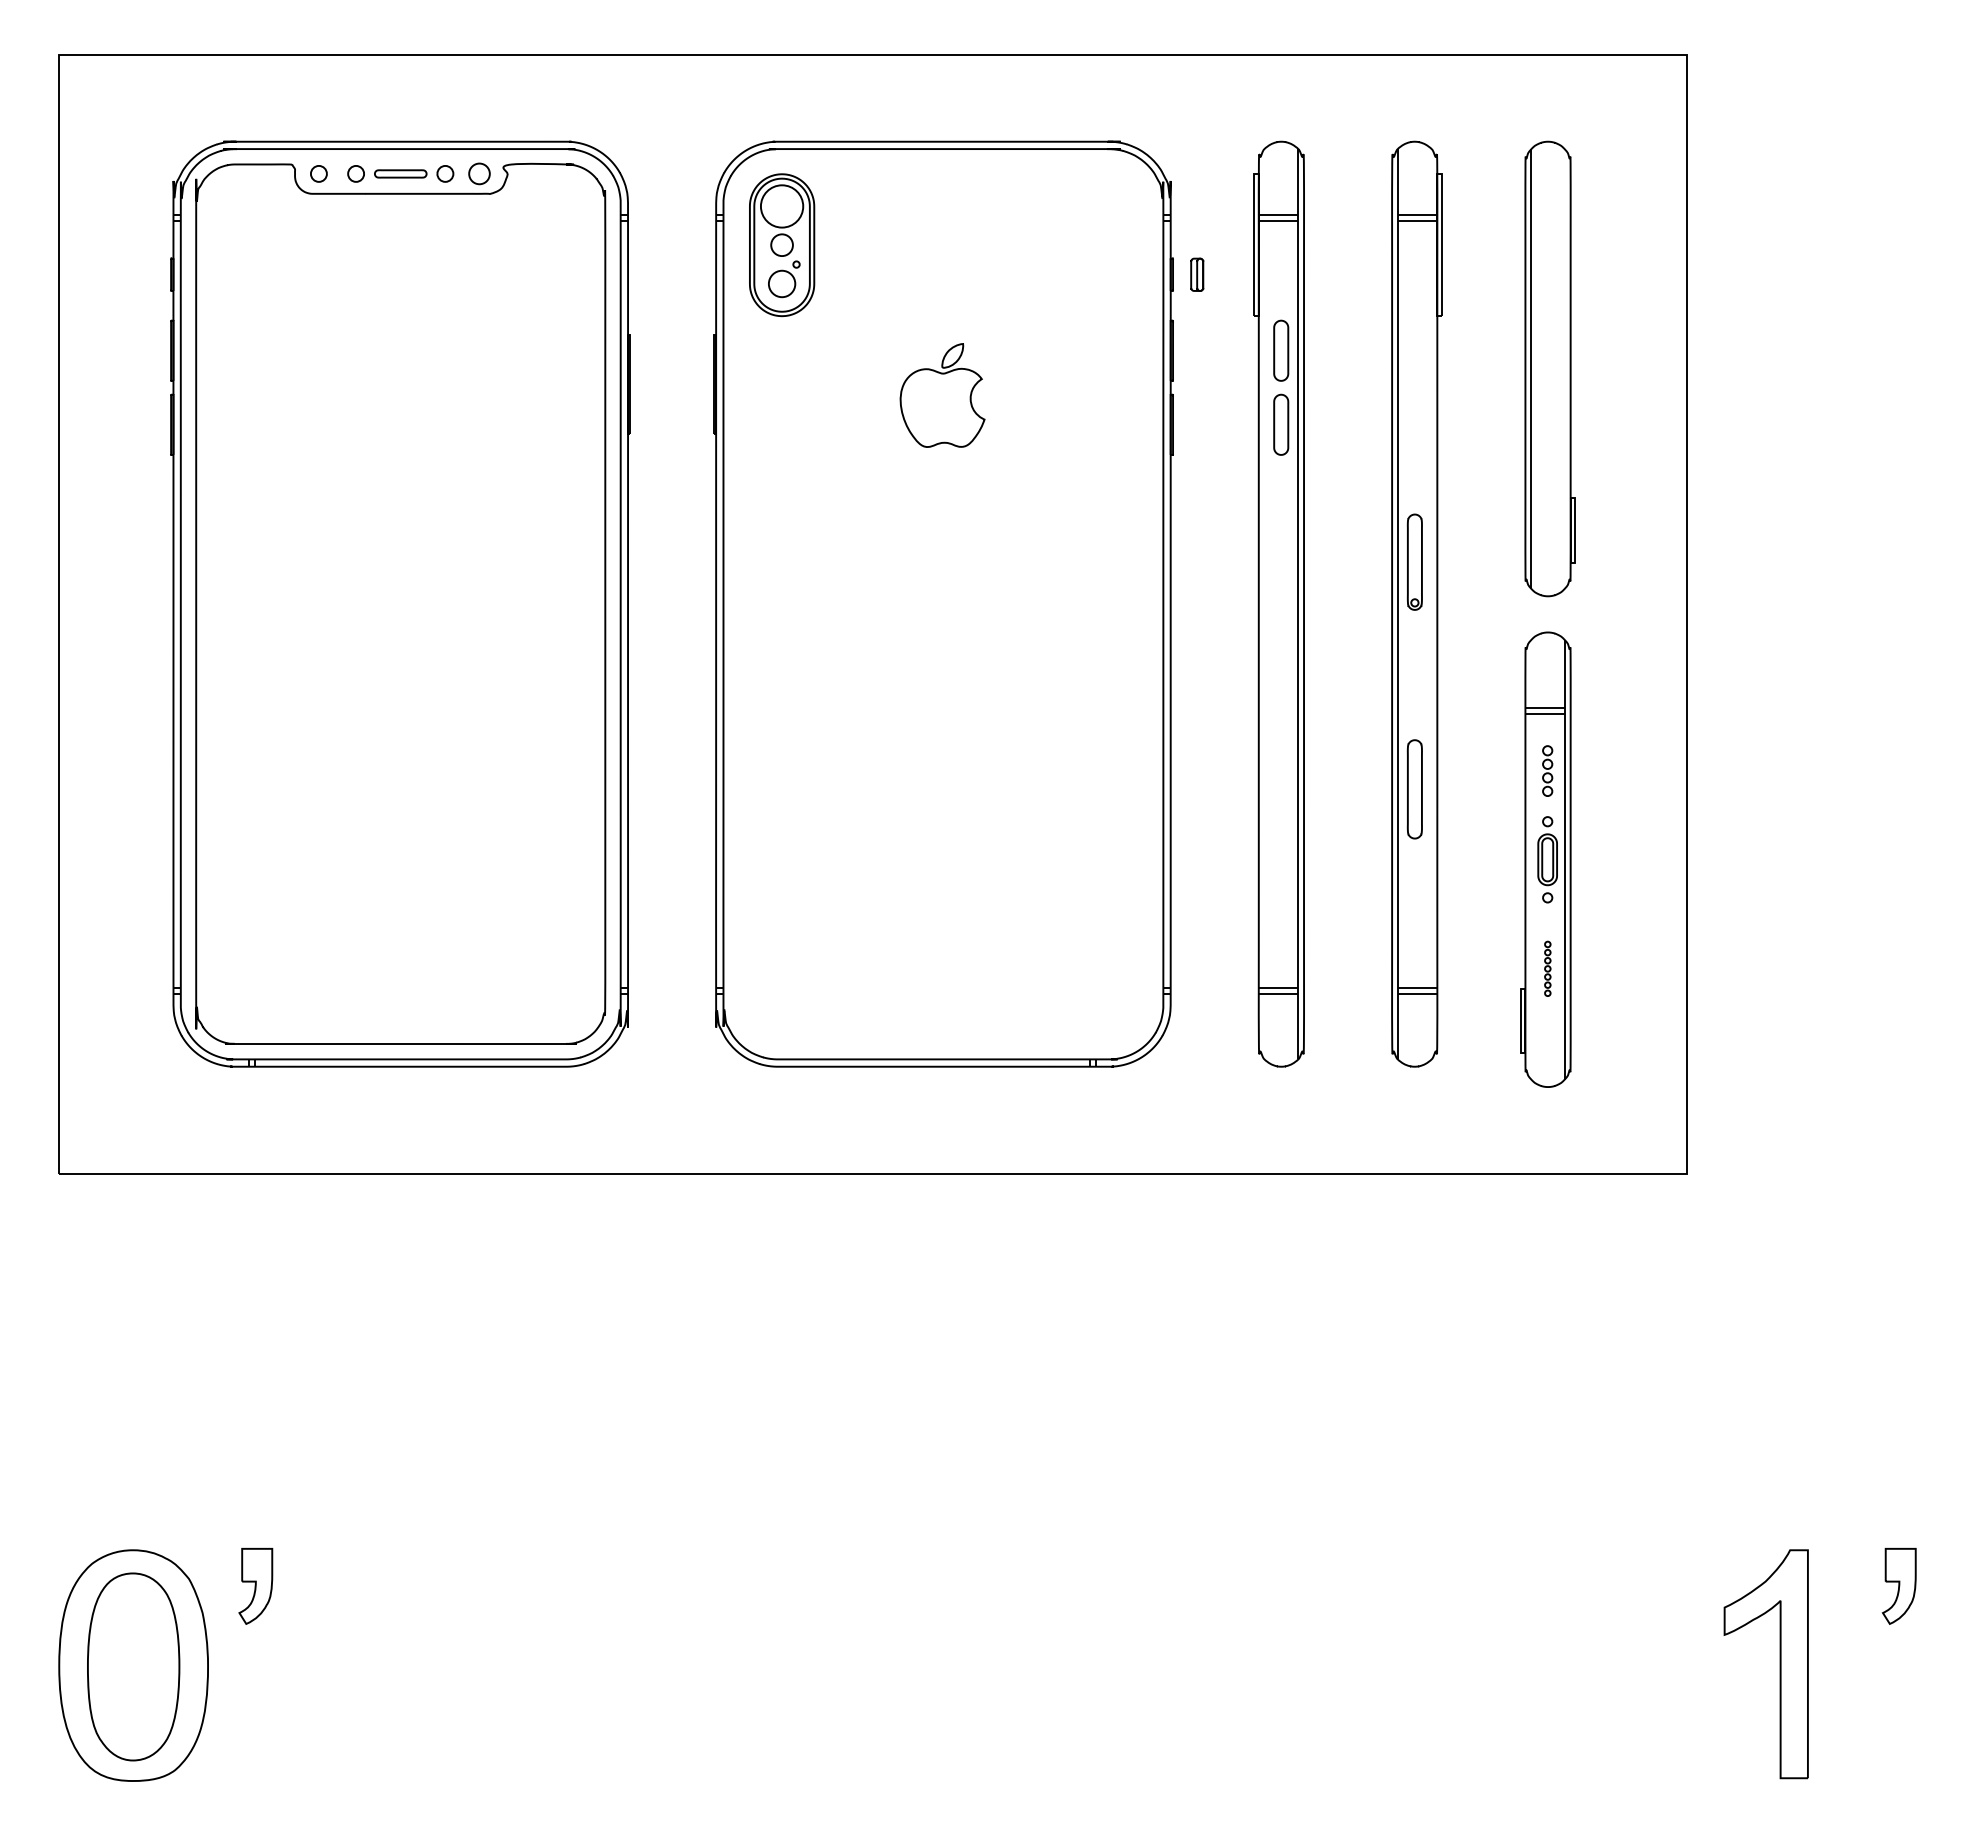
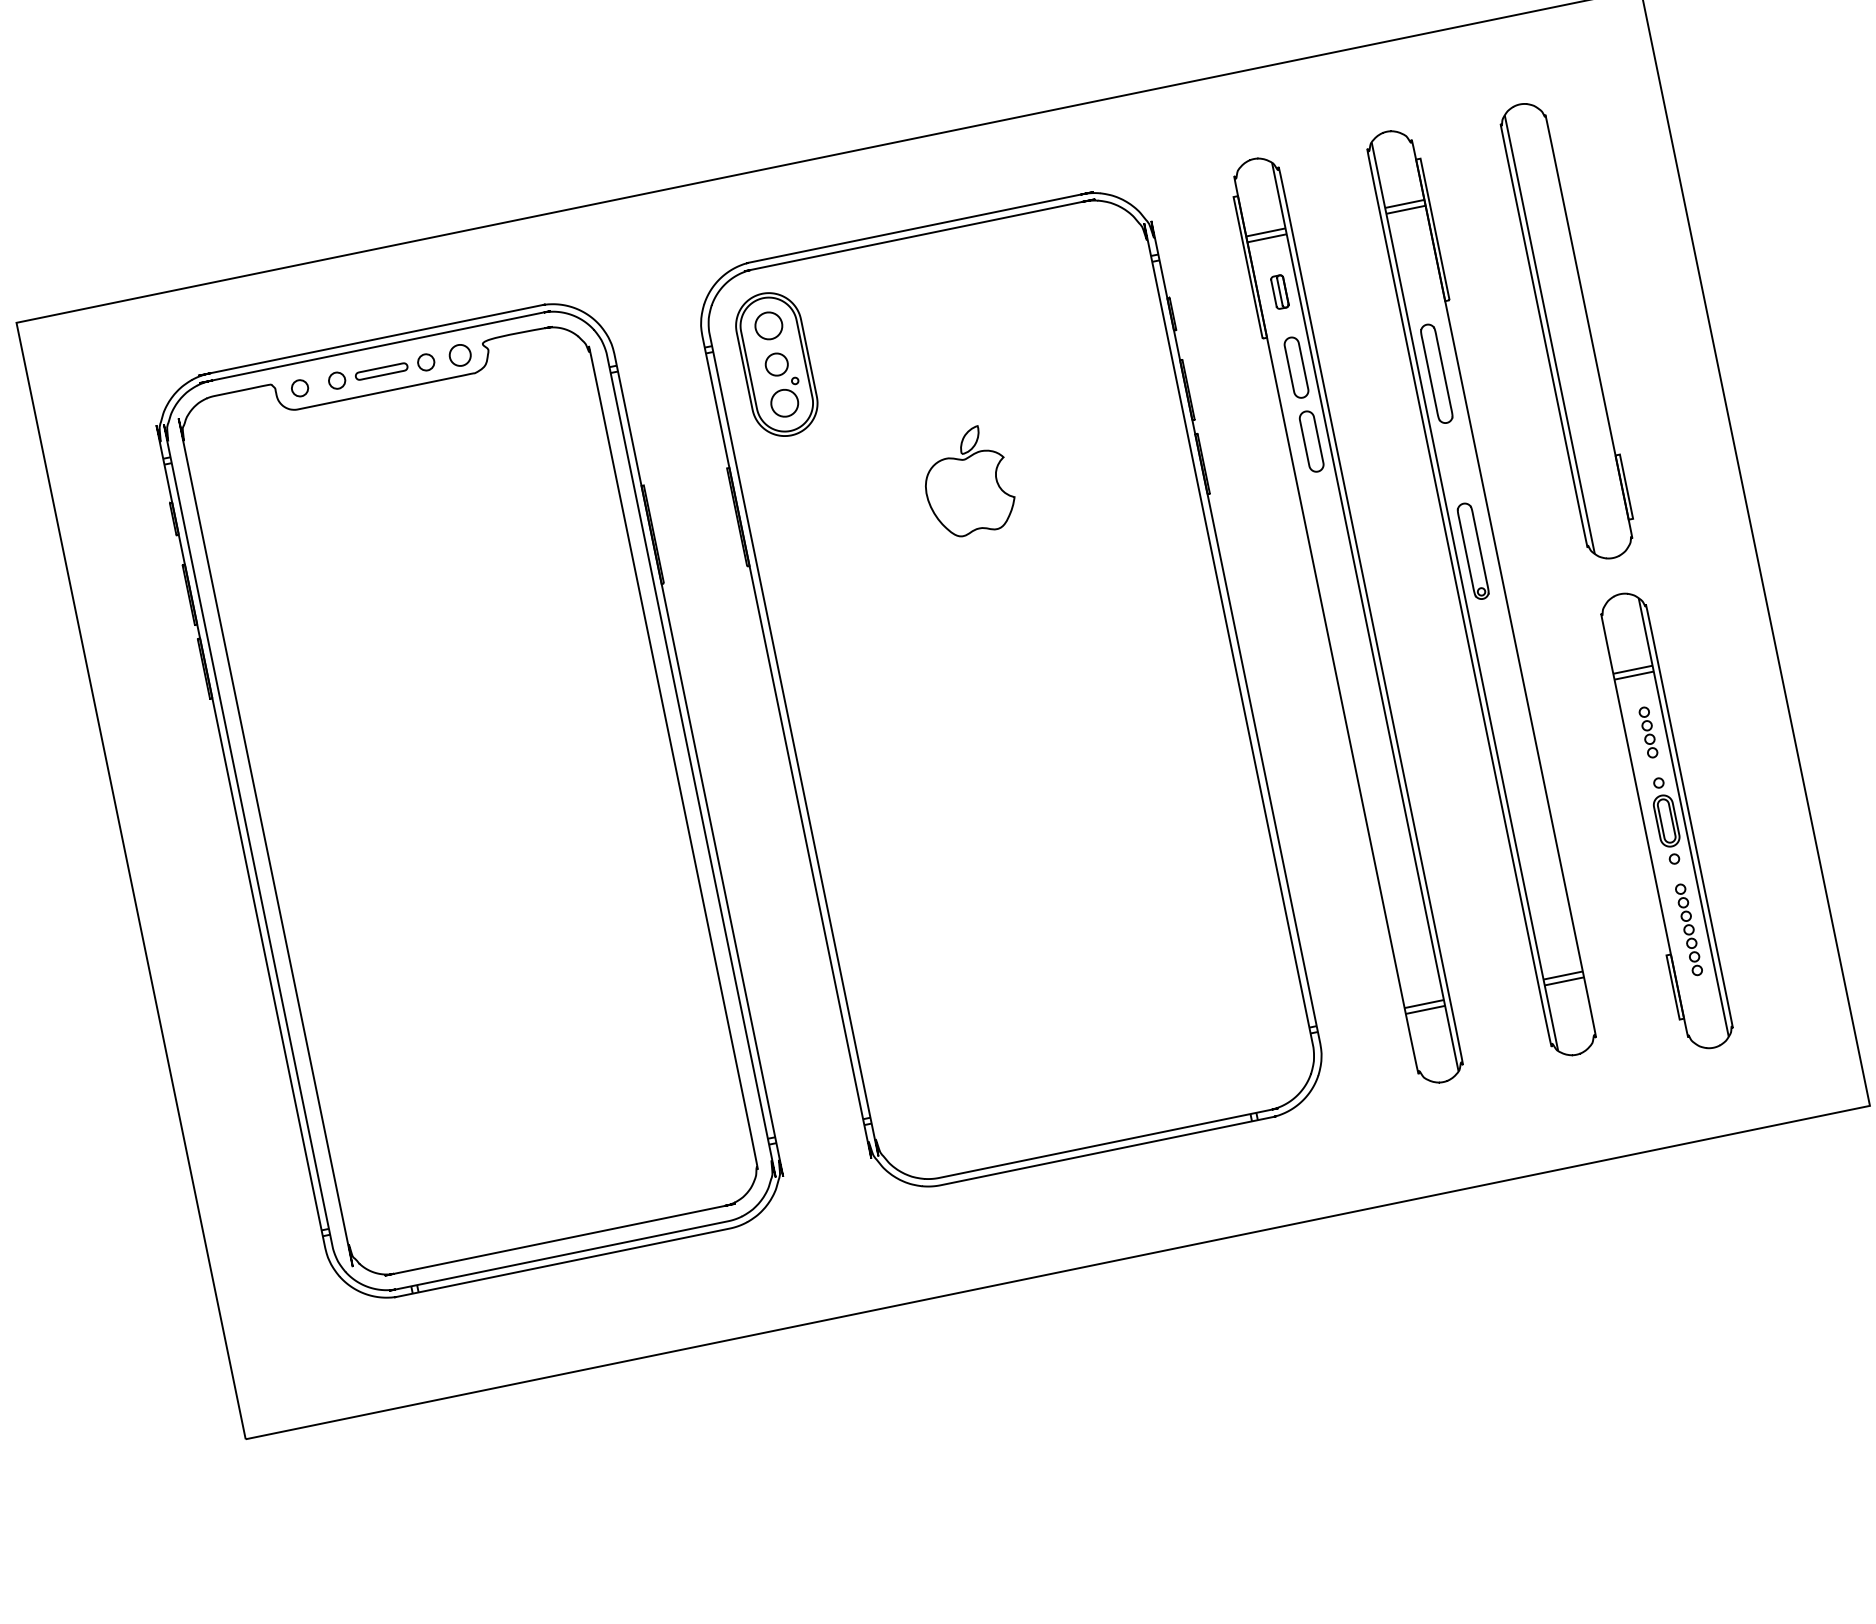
circle: (781, 206) -> (768, 326), size x0.62
part: (1197, 274) -> (1280, 291), moved
part: (1414, 789) -> (1436, 374), moved
part: (1547, 968) -> (1688, 929), size x1.67

